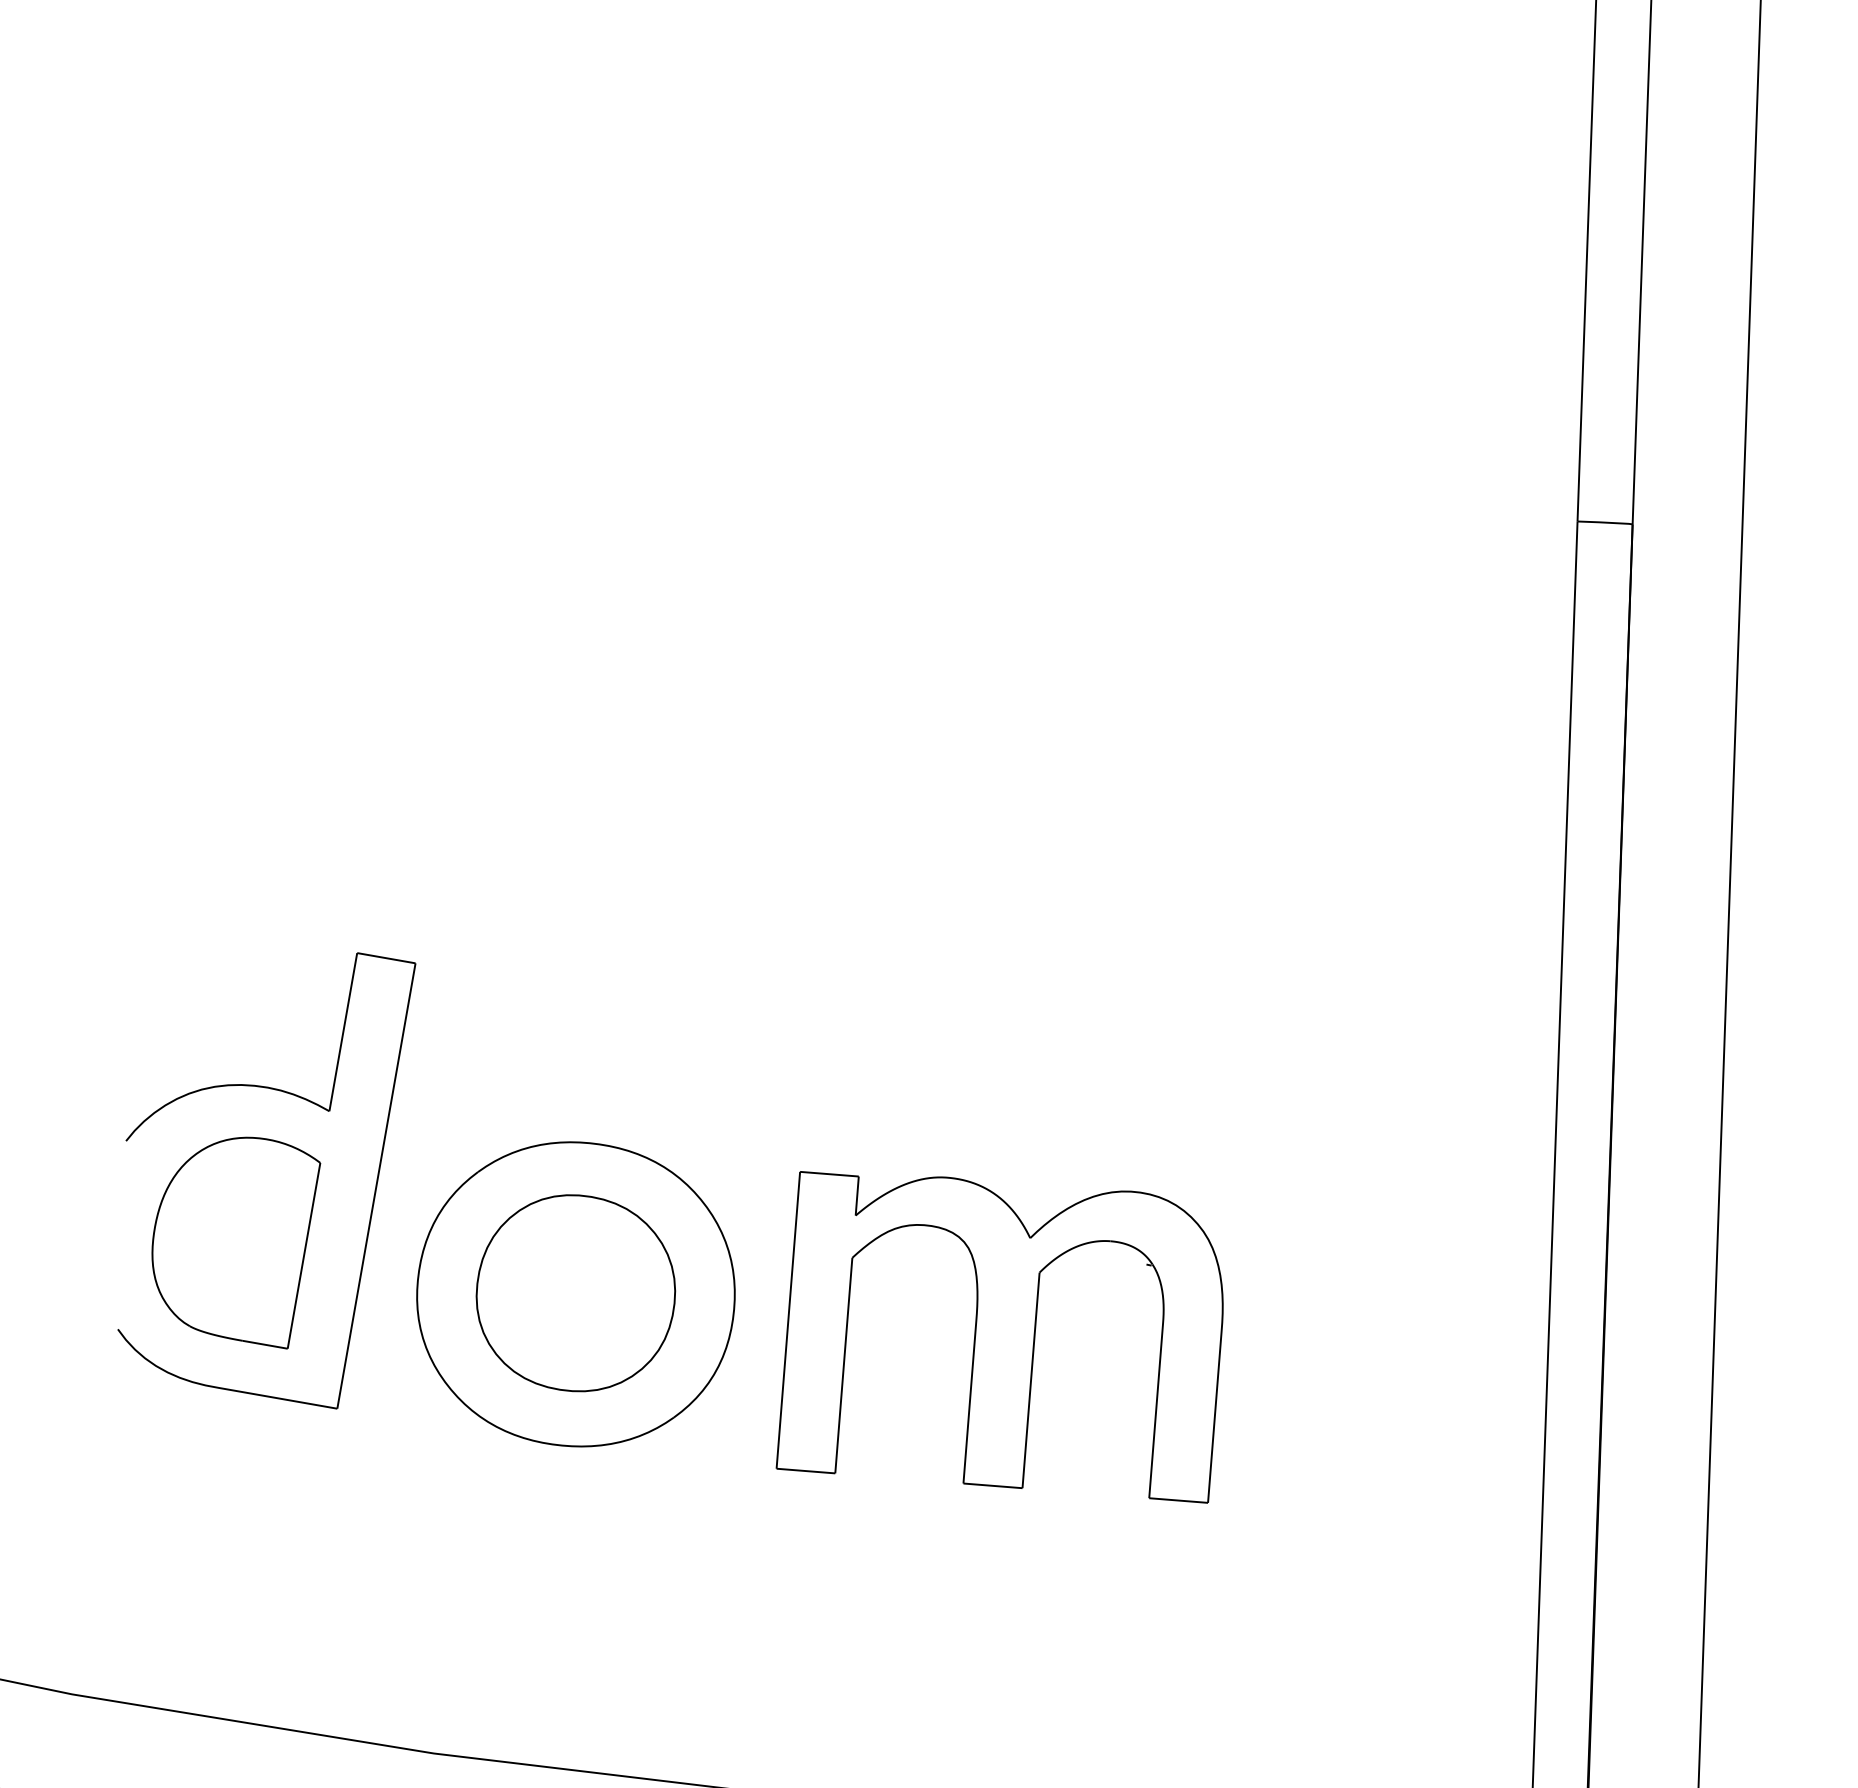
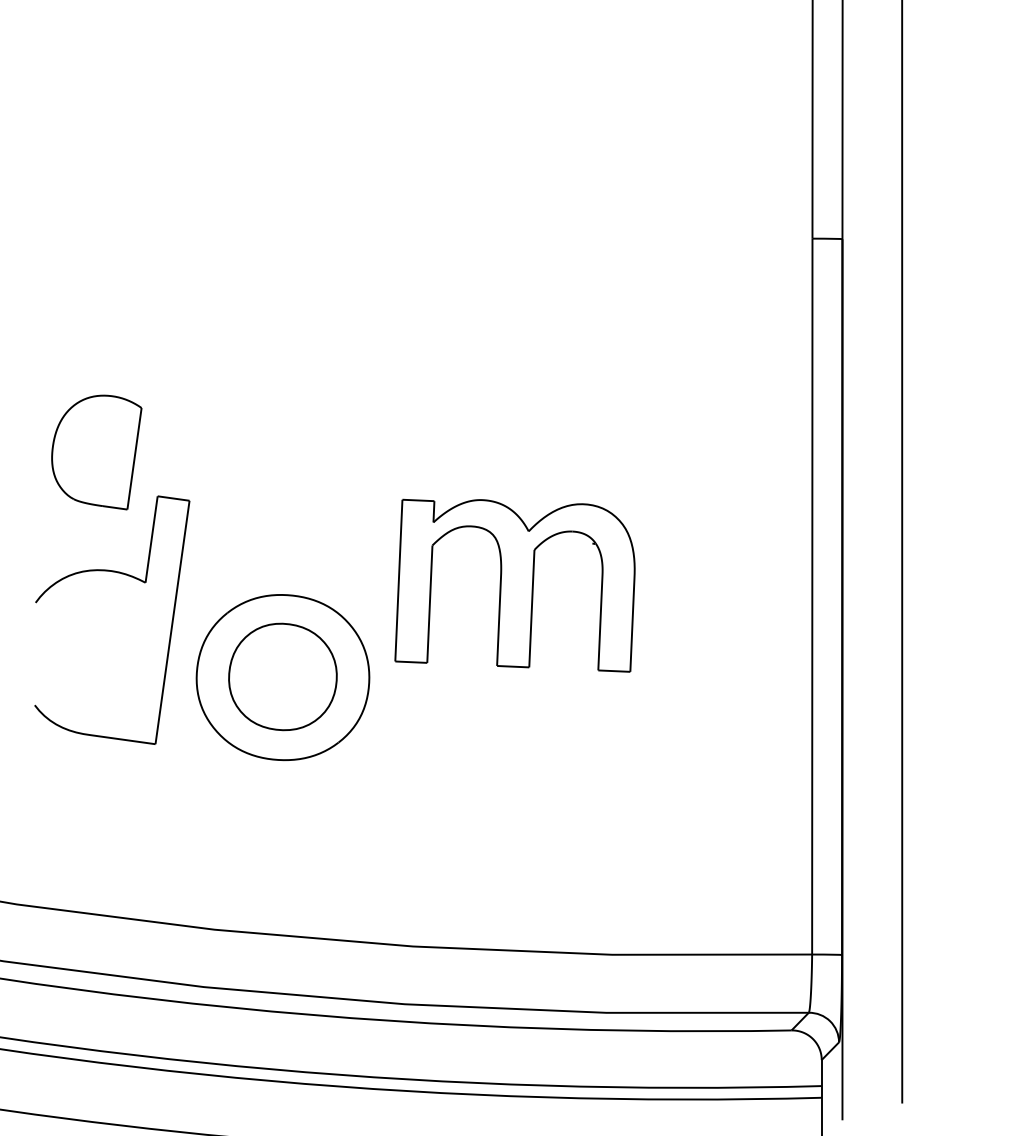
part: (234, 1241) -> (96, 452), moved
part: (1000, 1336) -> (514, 585), moved

